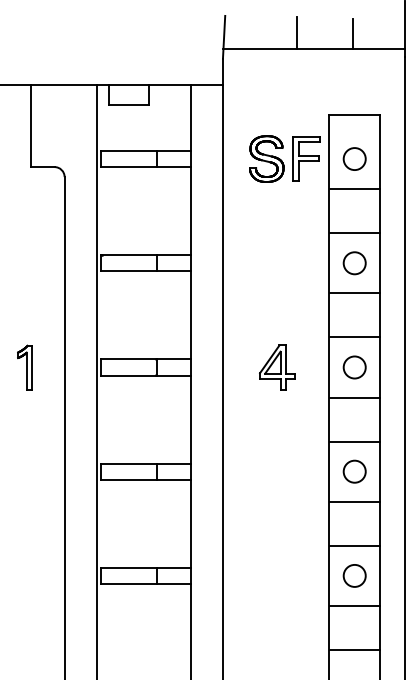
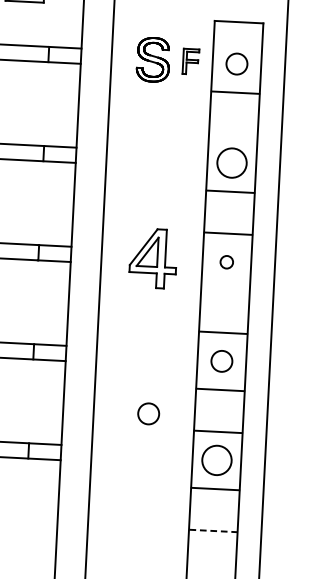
part: (306, 158) -> (191, 61), size x0.6
line: (354, 233) -> (233, 134), removed
circle: (354, 263) -> (231, 163), size x1.4
part: (277, 367) -> (153, 258), size x1.4
circle: (354, 367) -> (226, 262), size x0.6
line: (354, 397) -> (225, 290), removed
circle: (280, 530) -> (148, 413), added
circle: (354, 575) -> (216, 460), size x1.4
line: (355, 650) -> (214, 531), solid -> dashed

